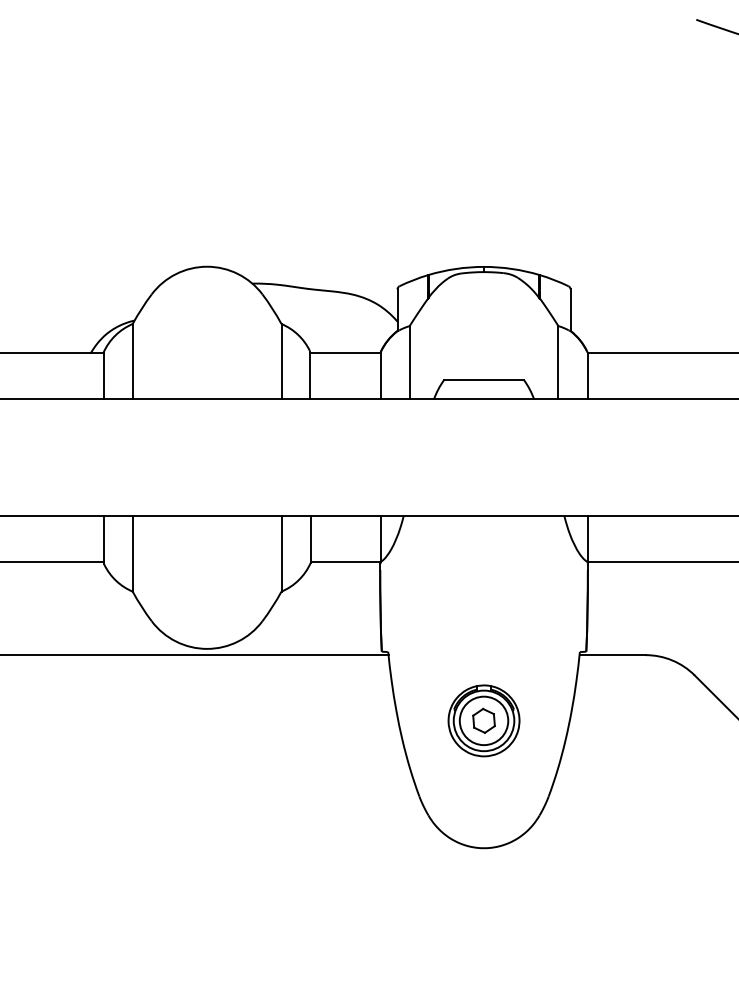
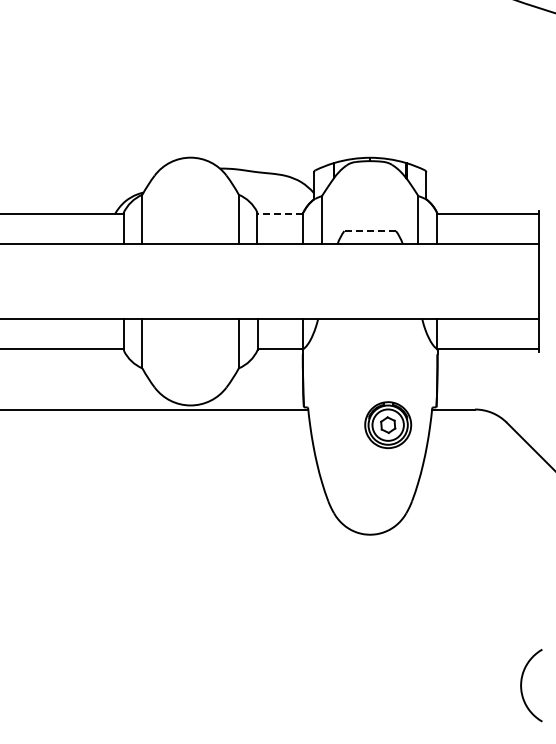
line: (344, 352) -> (279, 213), solid -> dashed
line: (484, 380) -> (370, 231), solid -> dashed
part: (484, 721) -> (388, 425), moved

